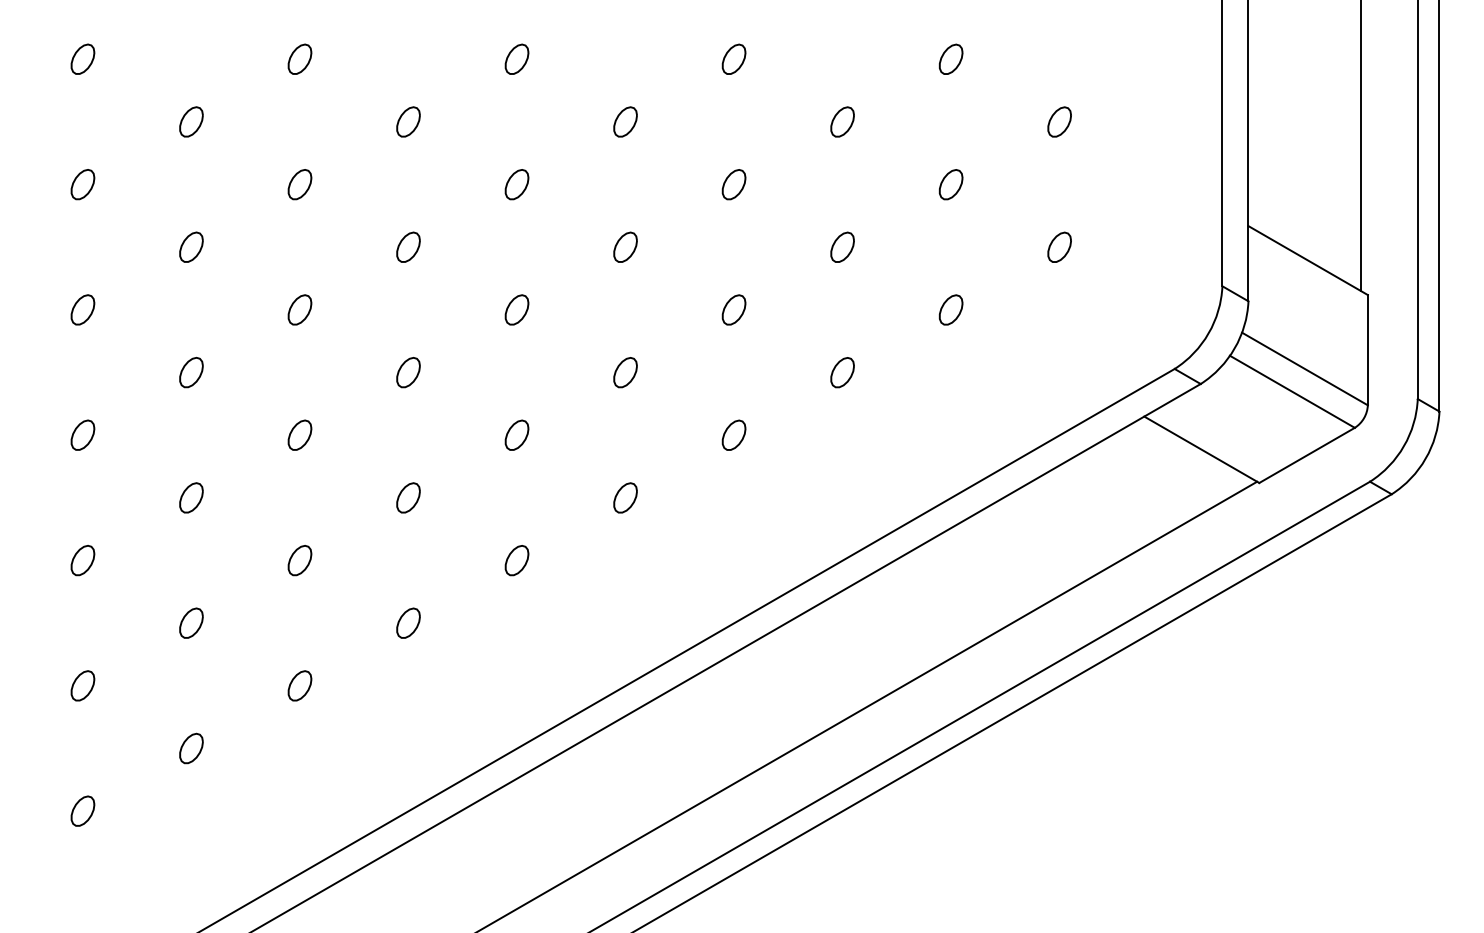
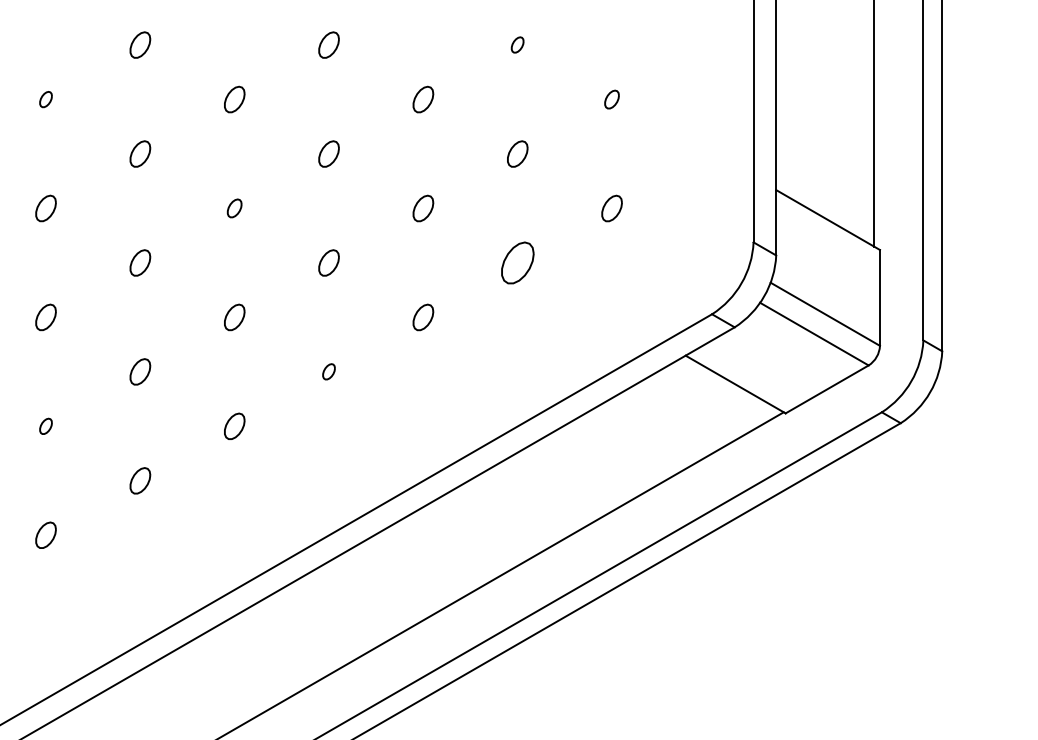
part: (950, 58) -> (517, 44), size x0.6
part: (408, 121) -> (46, 99), size x0.6
part: (1059, 121) -> (611, 99), size x0.7
part: (625, 246) -> (234, 207), size x0.7
part: (950, 309) -> (517, 262), size x1.6
part: (733, 434) -> (328, 371), size x0.6
part: (408, 497) -> (46, 426), size x0.6

